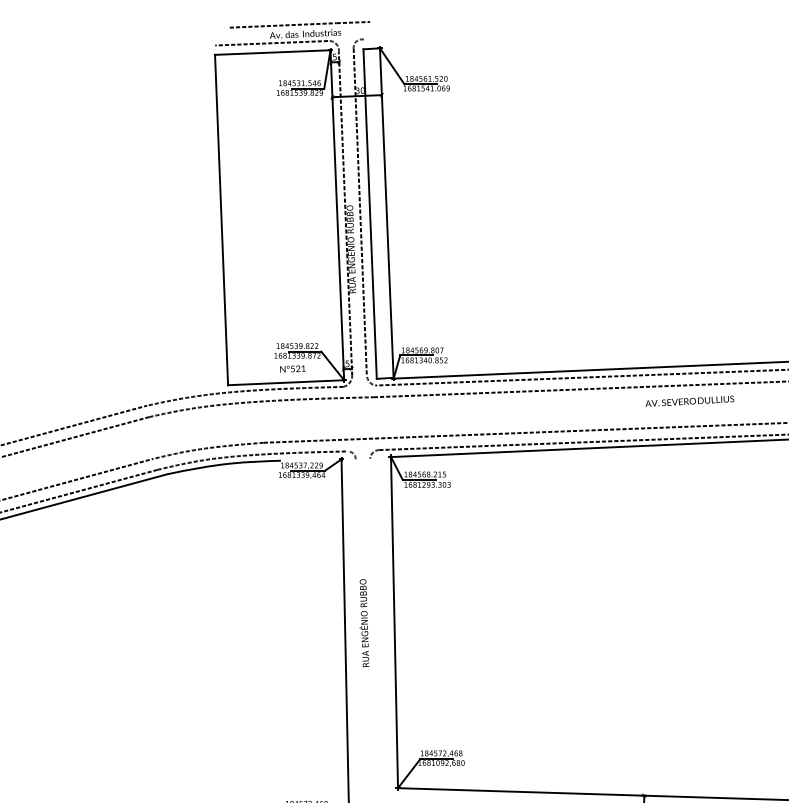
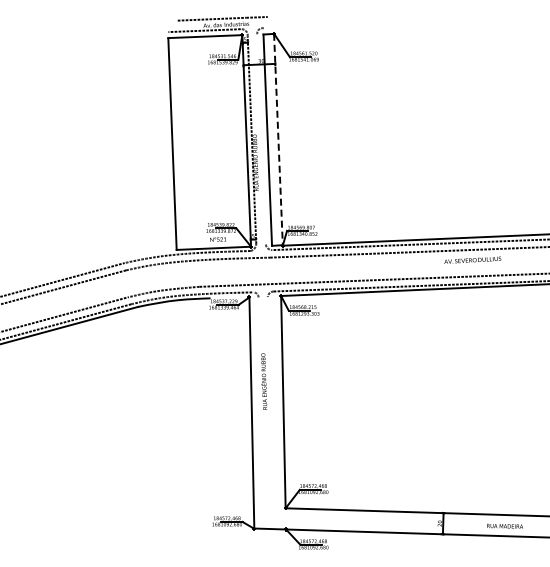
line: (360, 211) -> (261, 138), removed
line: (386, 214) -> (278, 140), solid -> dashed
text: (365, 623) -> (264, 381), moved

